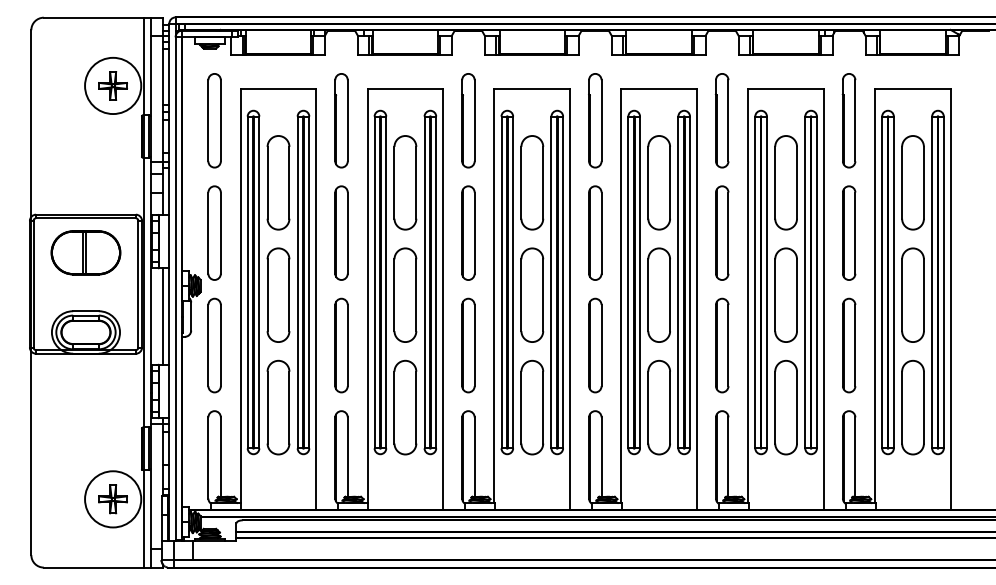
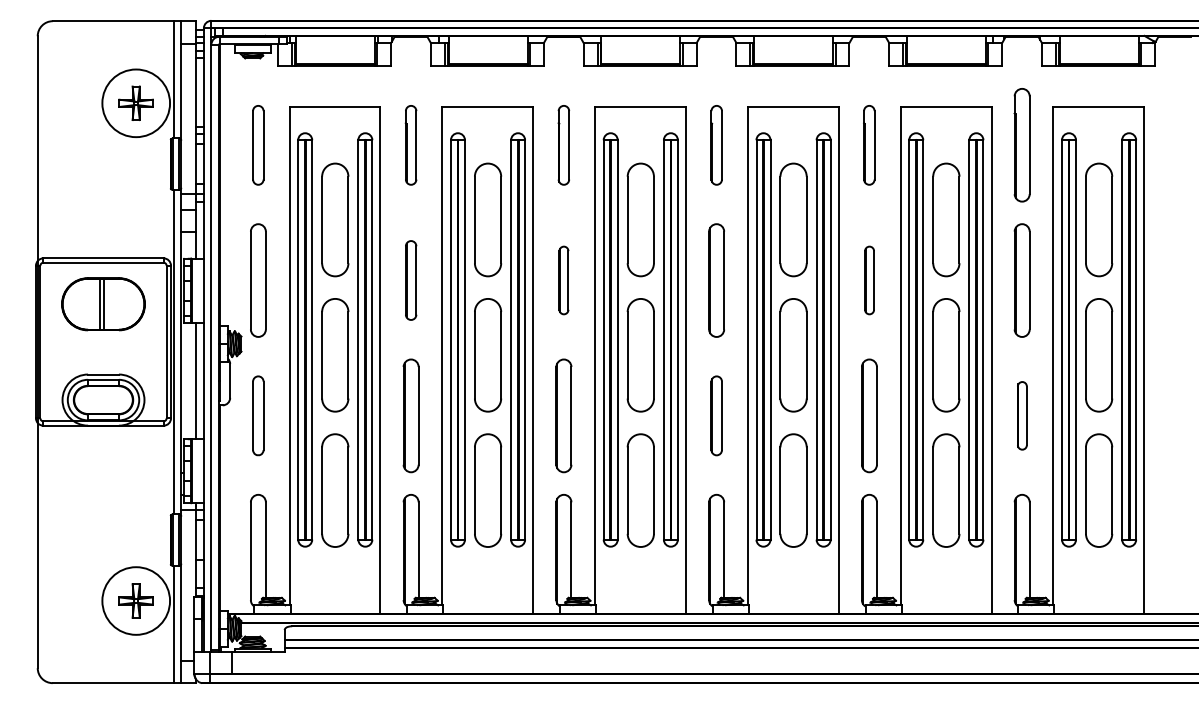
part: (214, 120) -> (258, 144), size x0.7
part: (341, 120) -> (411, 144), size x0.7
part: (468, 120) -> (563, 144), size x0.7
part: (595, 120) -> (716, 144), size x0.7
part: (721, 120) -> (868, 144), size x0.7
part: (341, 232) -> (411, 279), size x0.7
part: (468, 232) -> (563, 279), size x0.6
part: (722, 232) -> (869, 279), size x0.6
part: (214, 345) -> (258, 415), size x0.7
part: (595, 345) -> (716, 415), size x0.7
part: (849, 345) -> (1022, 415), size x0.6

